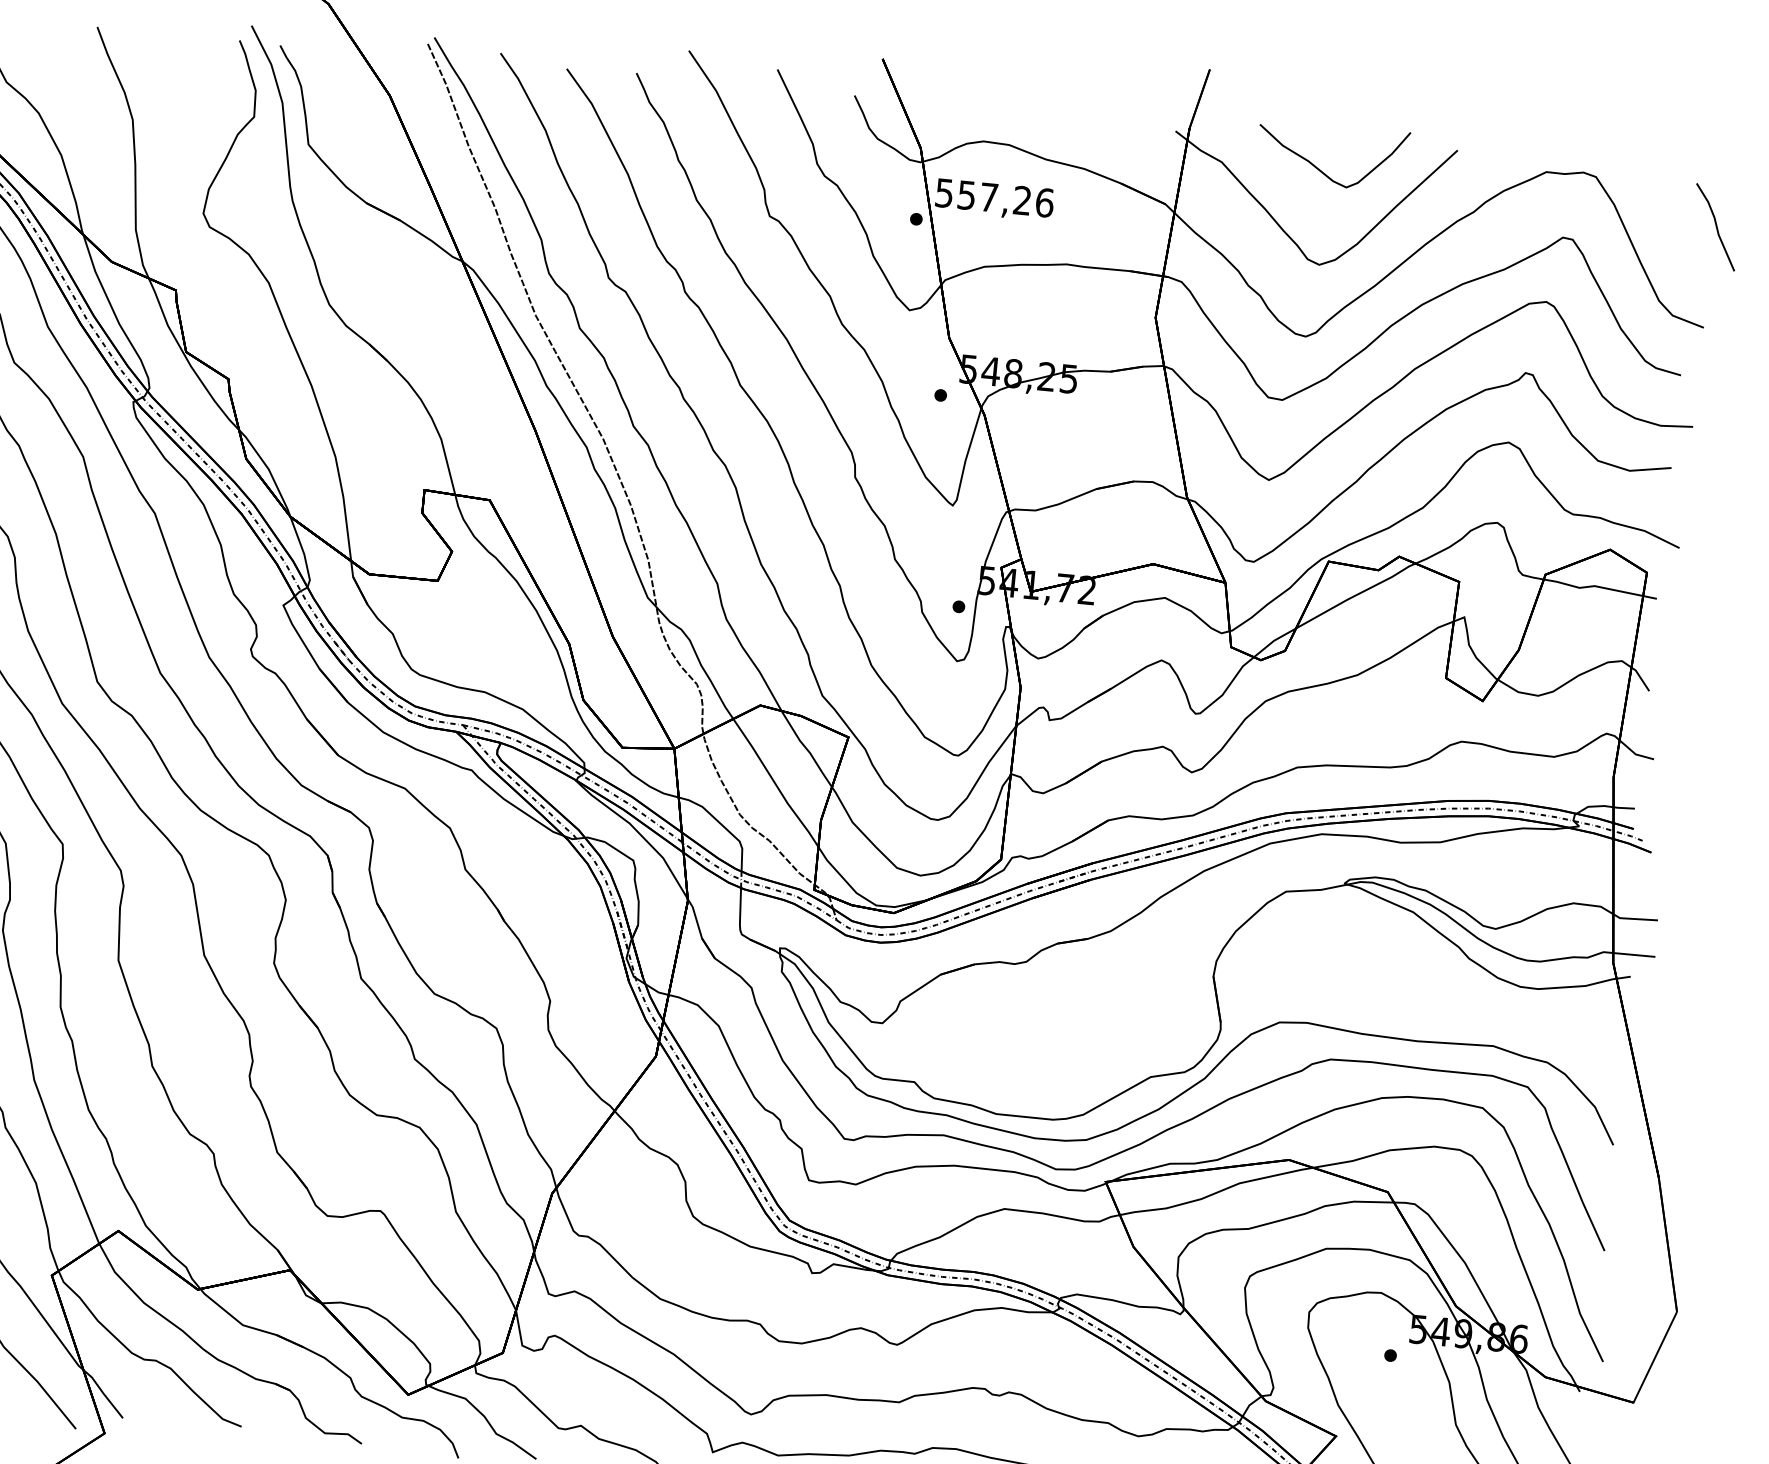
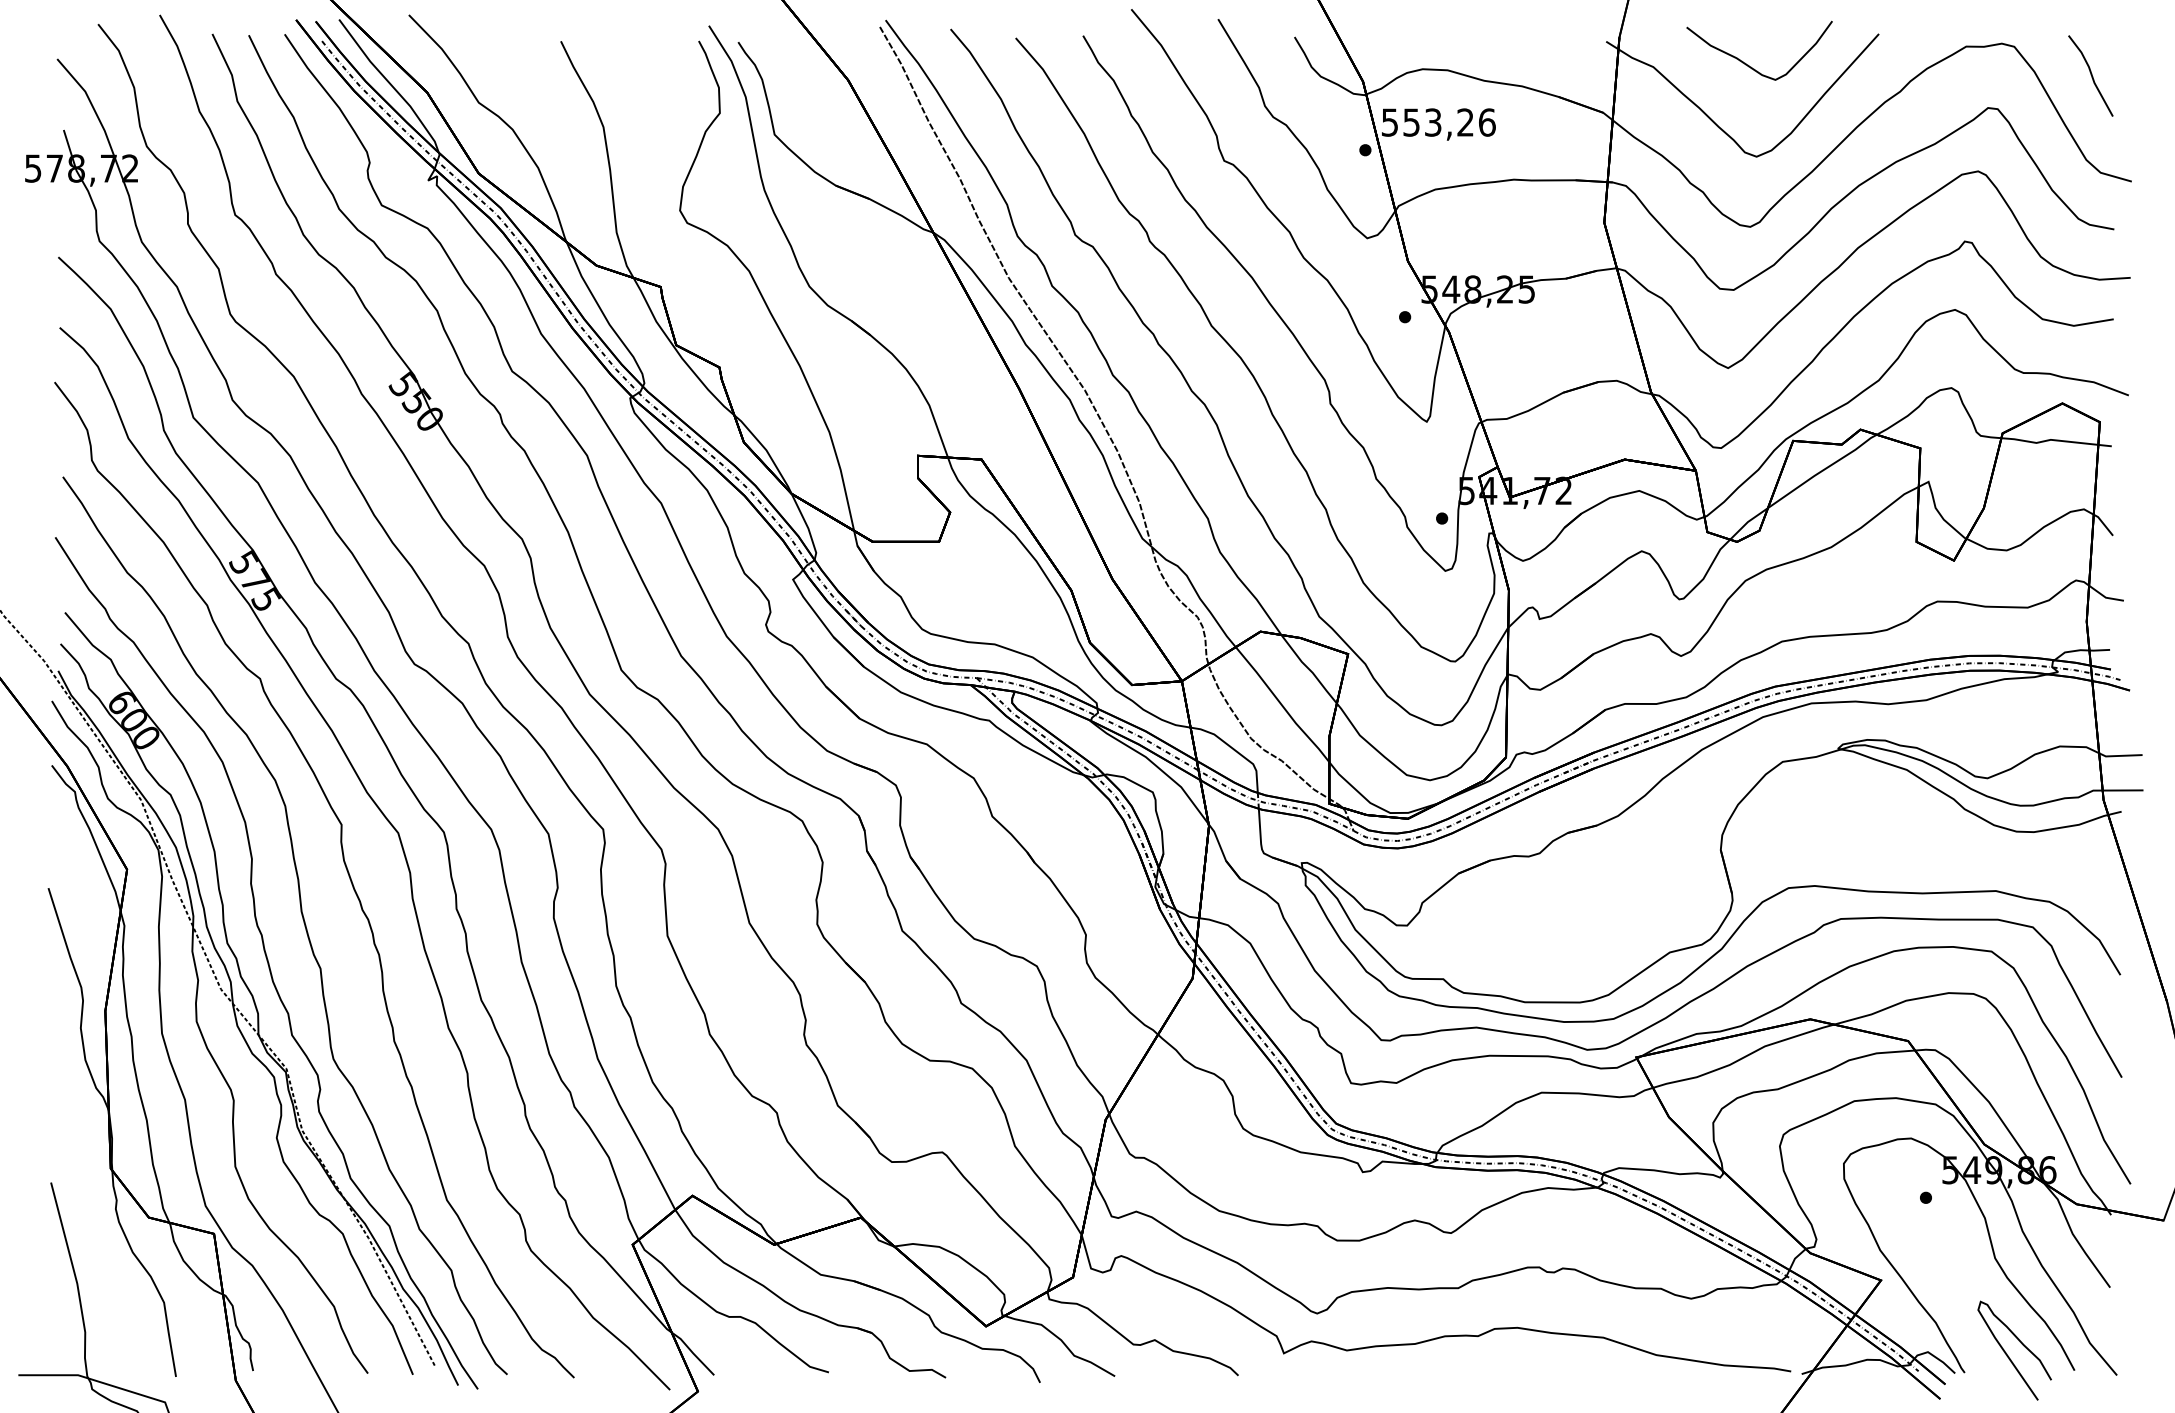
text: (989, 197) -> (1433, 122), 557,26 -> 553,26
line: (1715, 226) -> (2090, 75), moved

